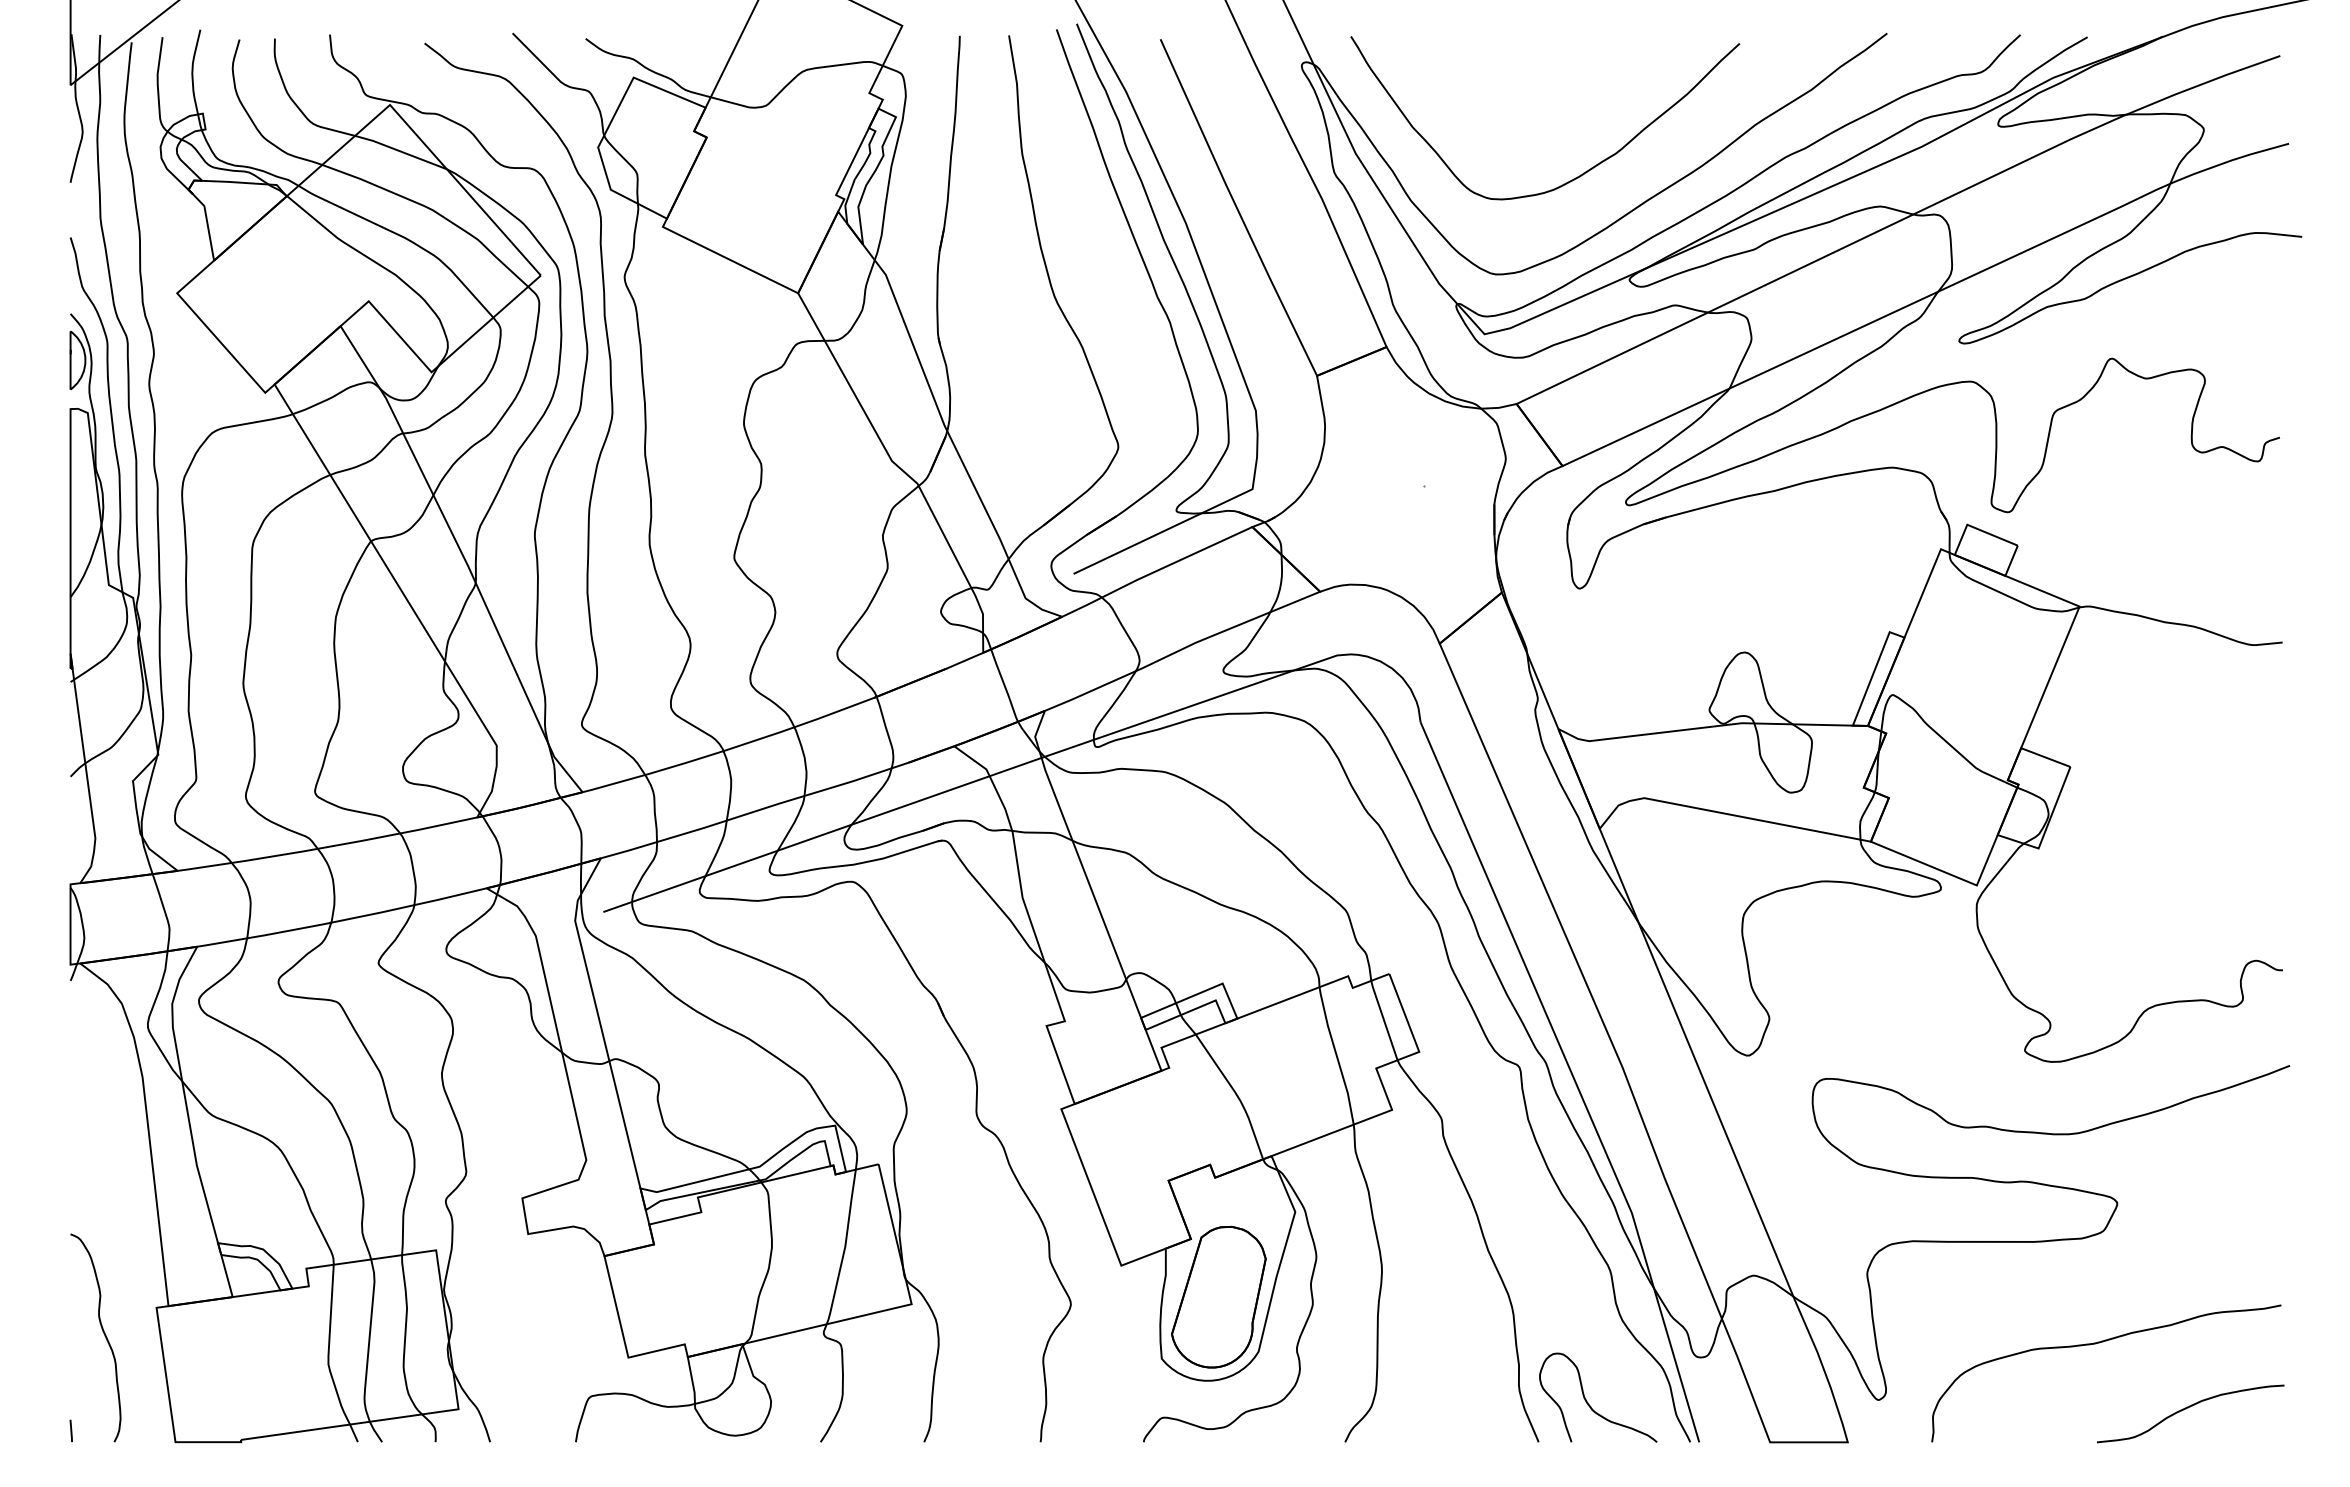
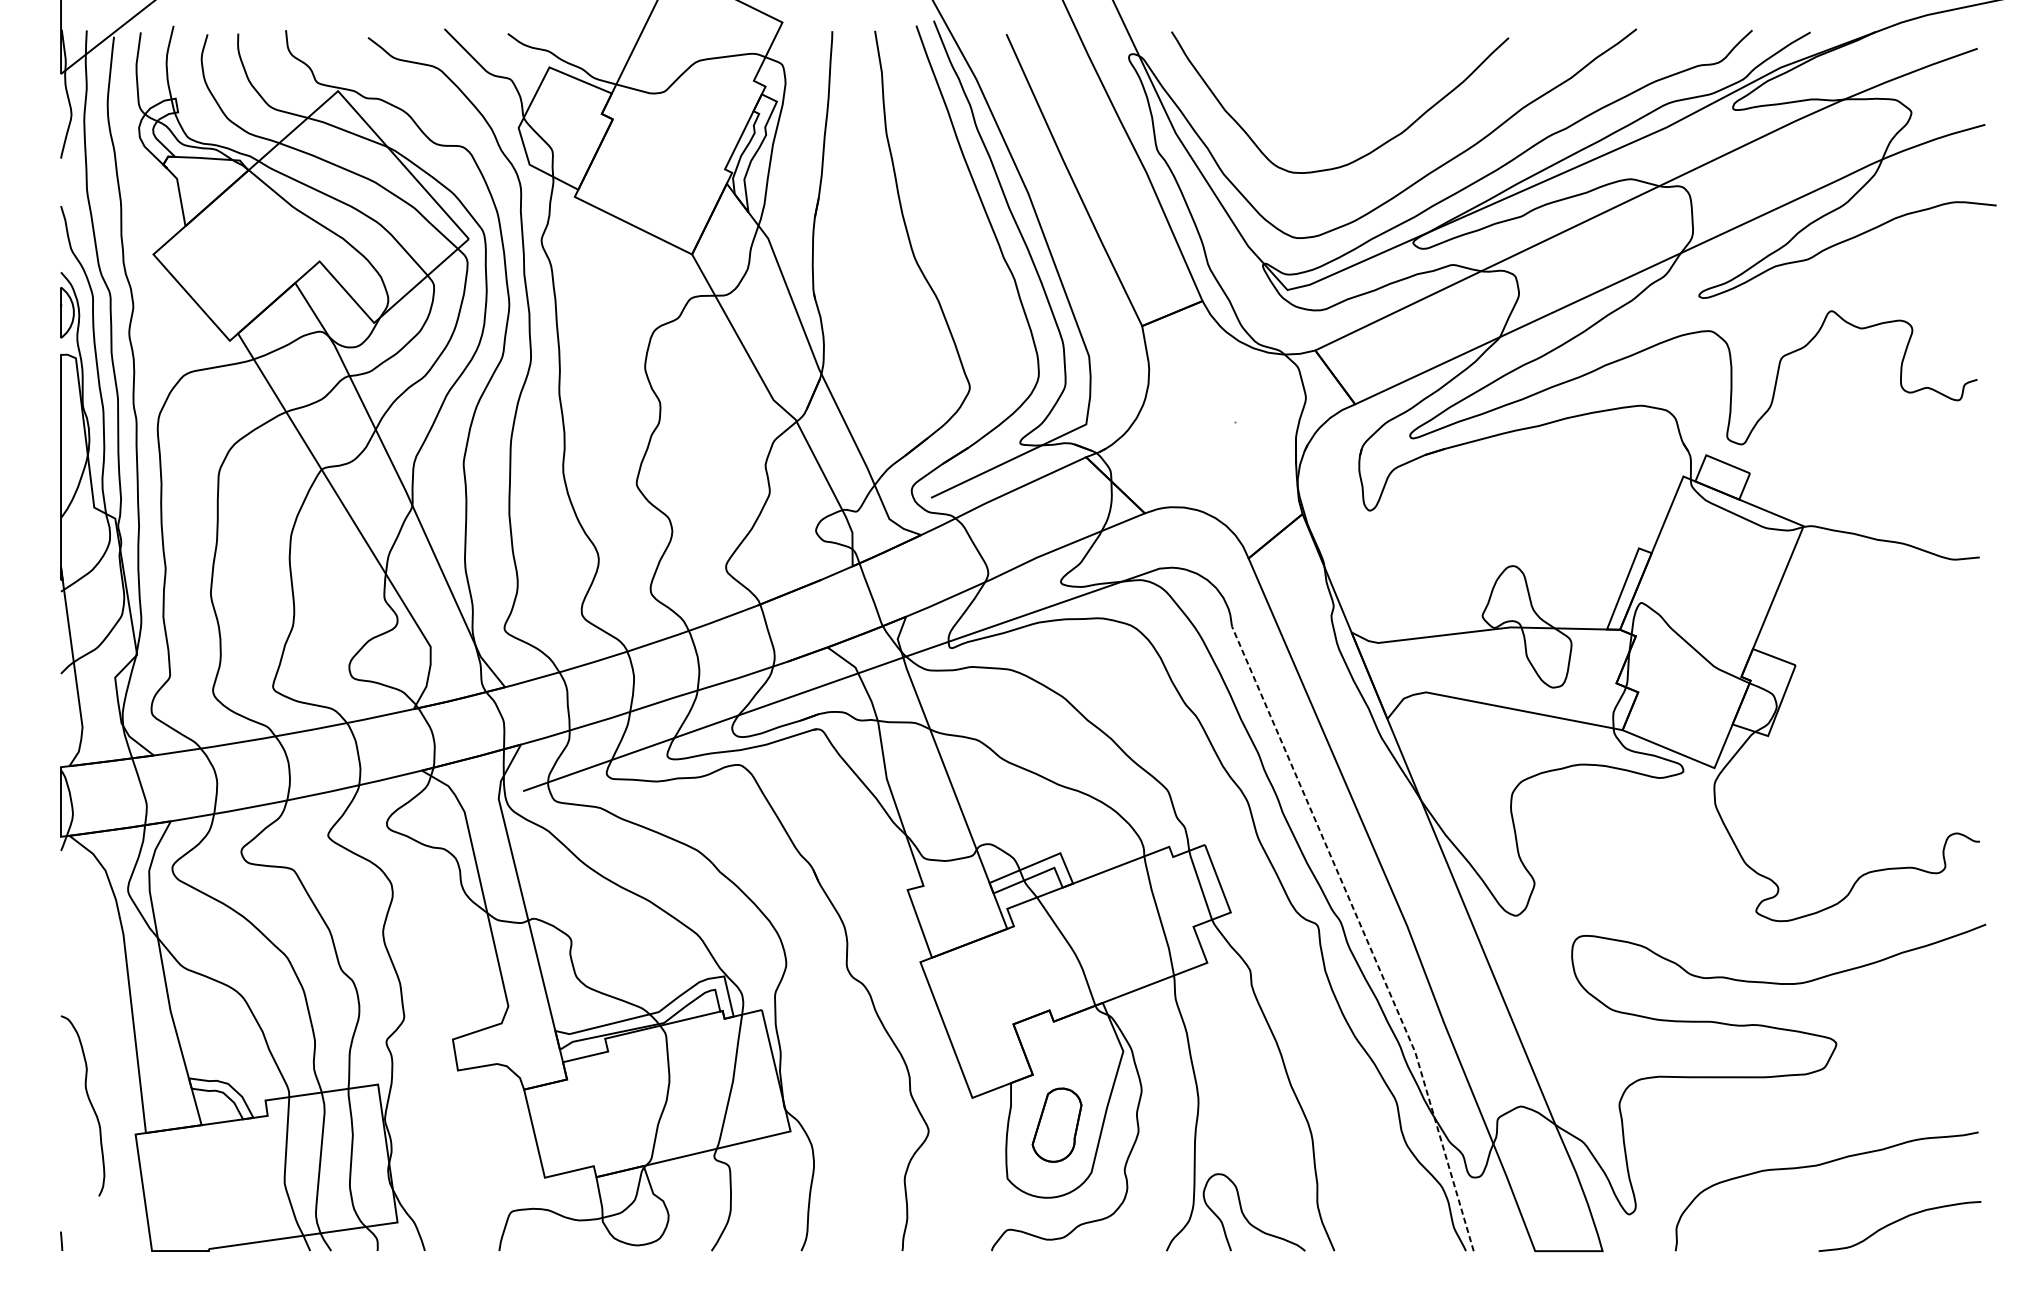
line: (1573, 1077) -> (1364, 934), solid -> dashed
part: (1218, 1296) -> (1056, 1124), size x0.6
curve: (103, 1333) -> (89, 1102), moved
curve: (1588, 1402) -> (1245, 1216), moved

